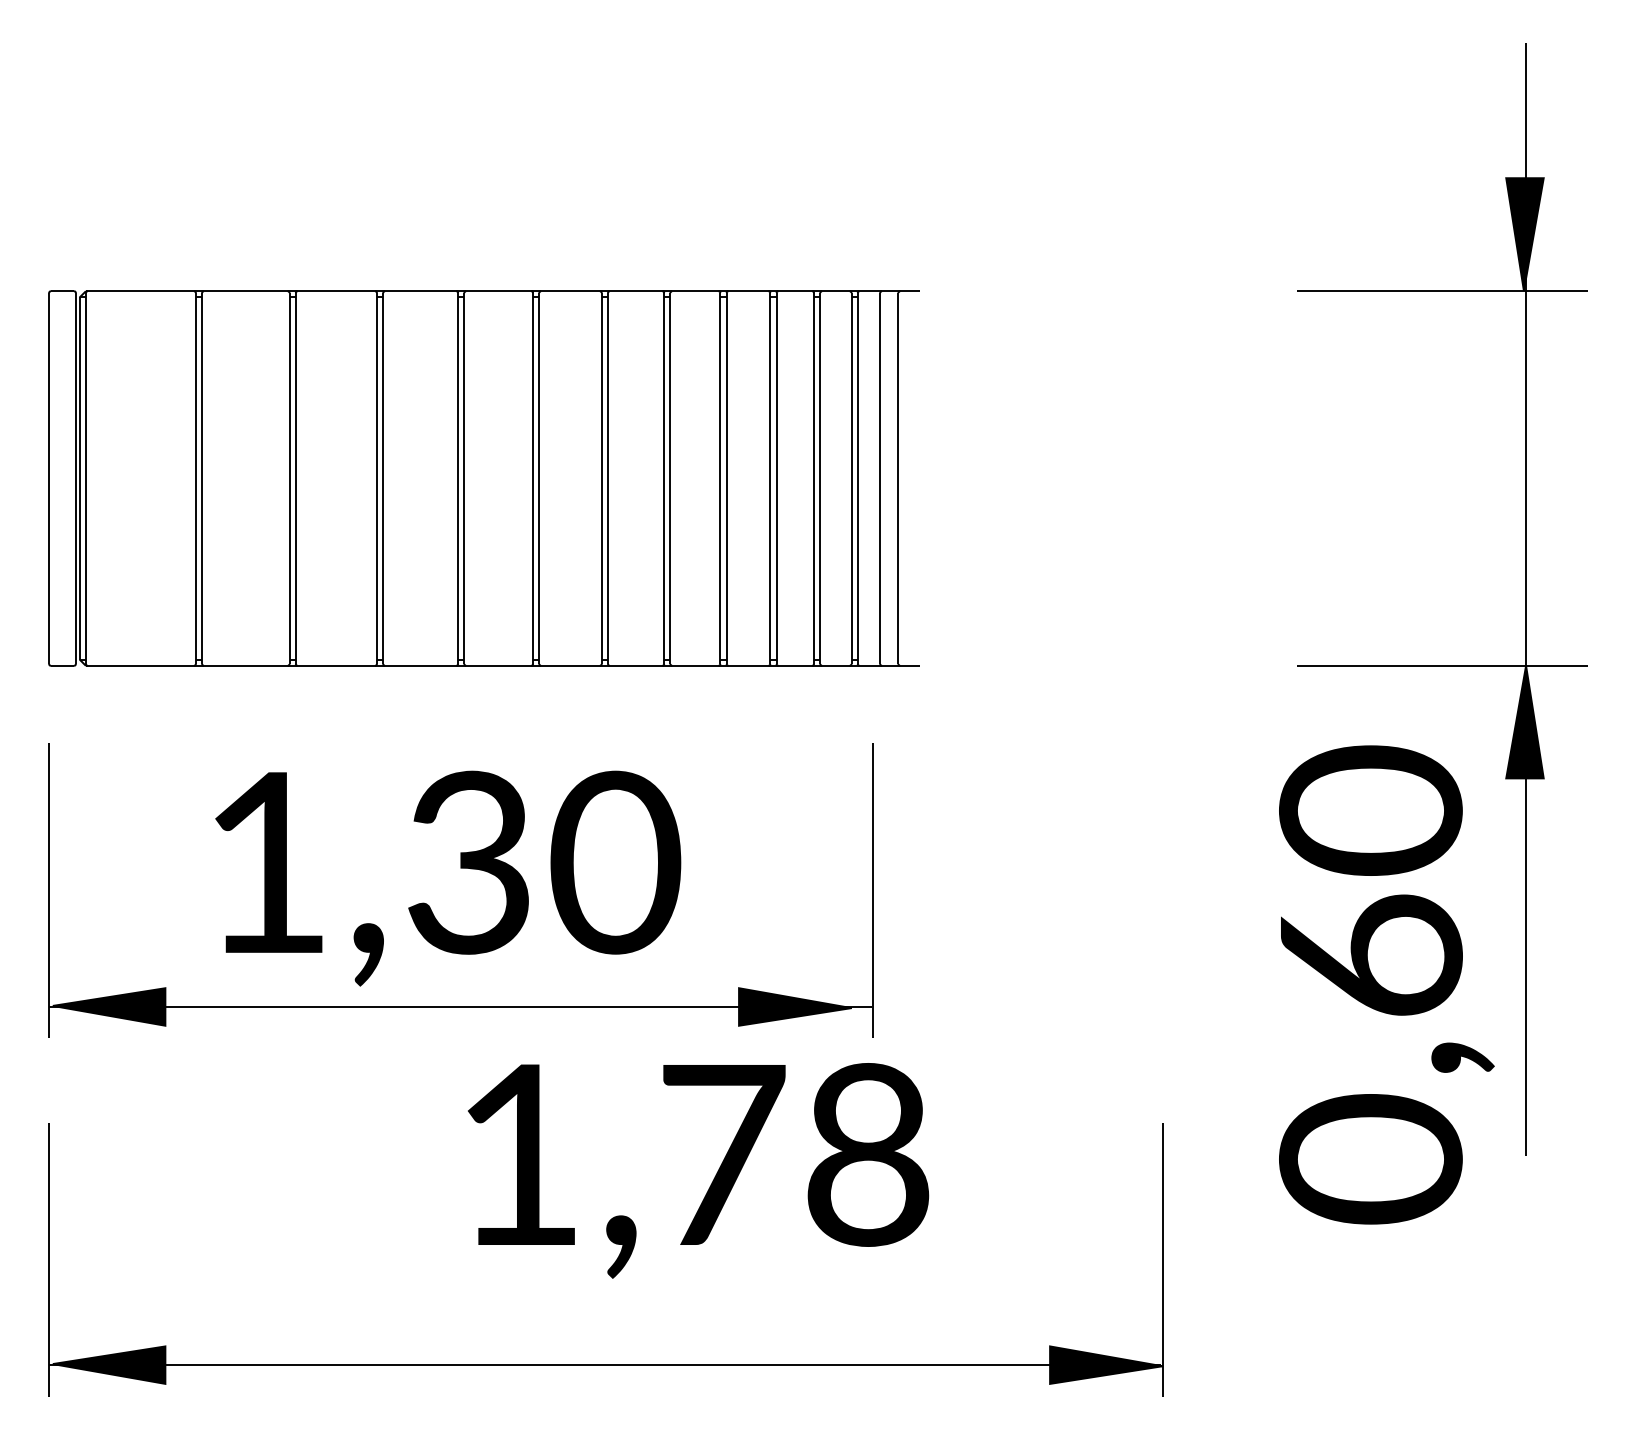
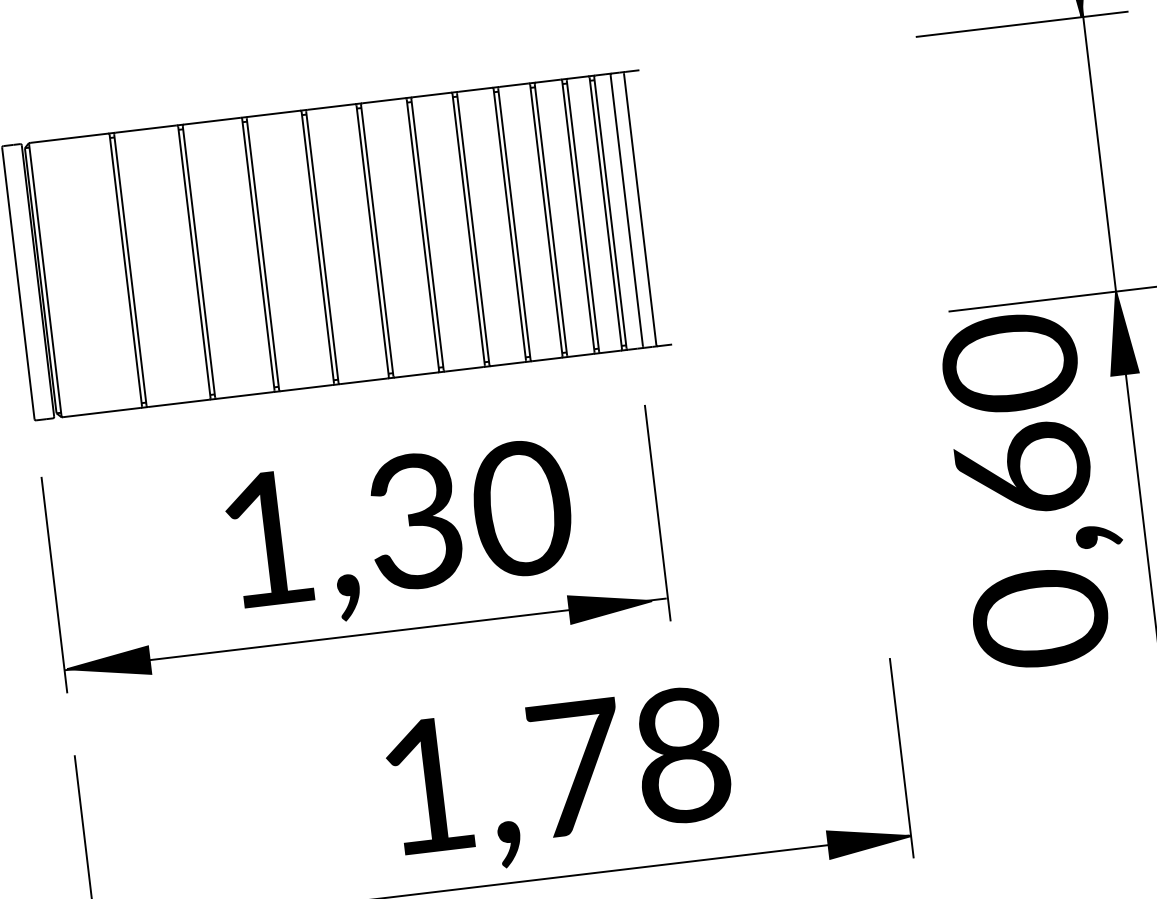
text: (448, 878) -> (401, 534), moved
text: (1386, 984) -> (1036, 489), moved
text: (698, 1170) -> (559, 781), moved

